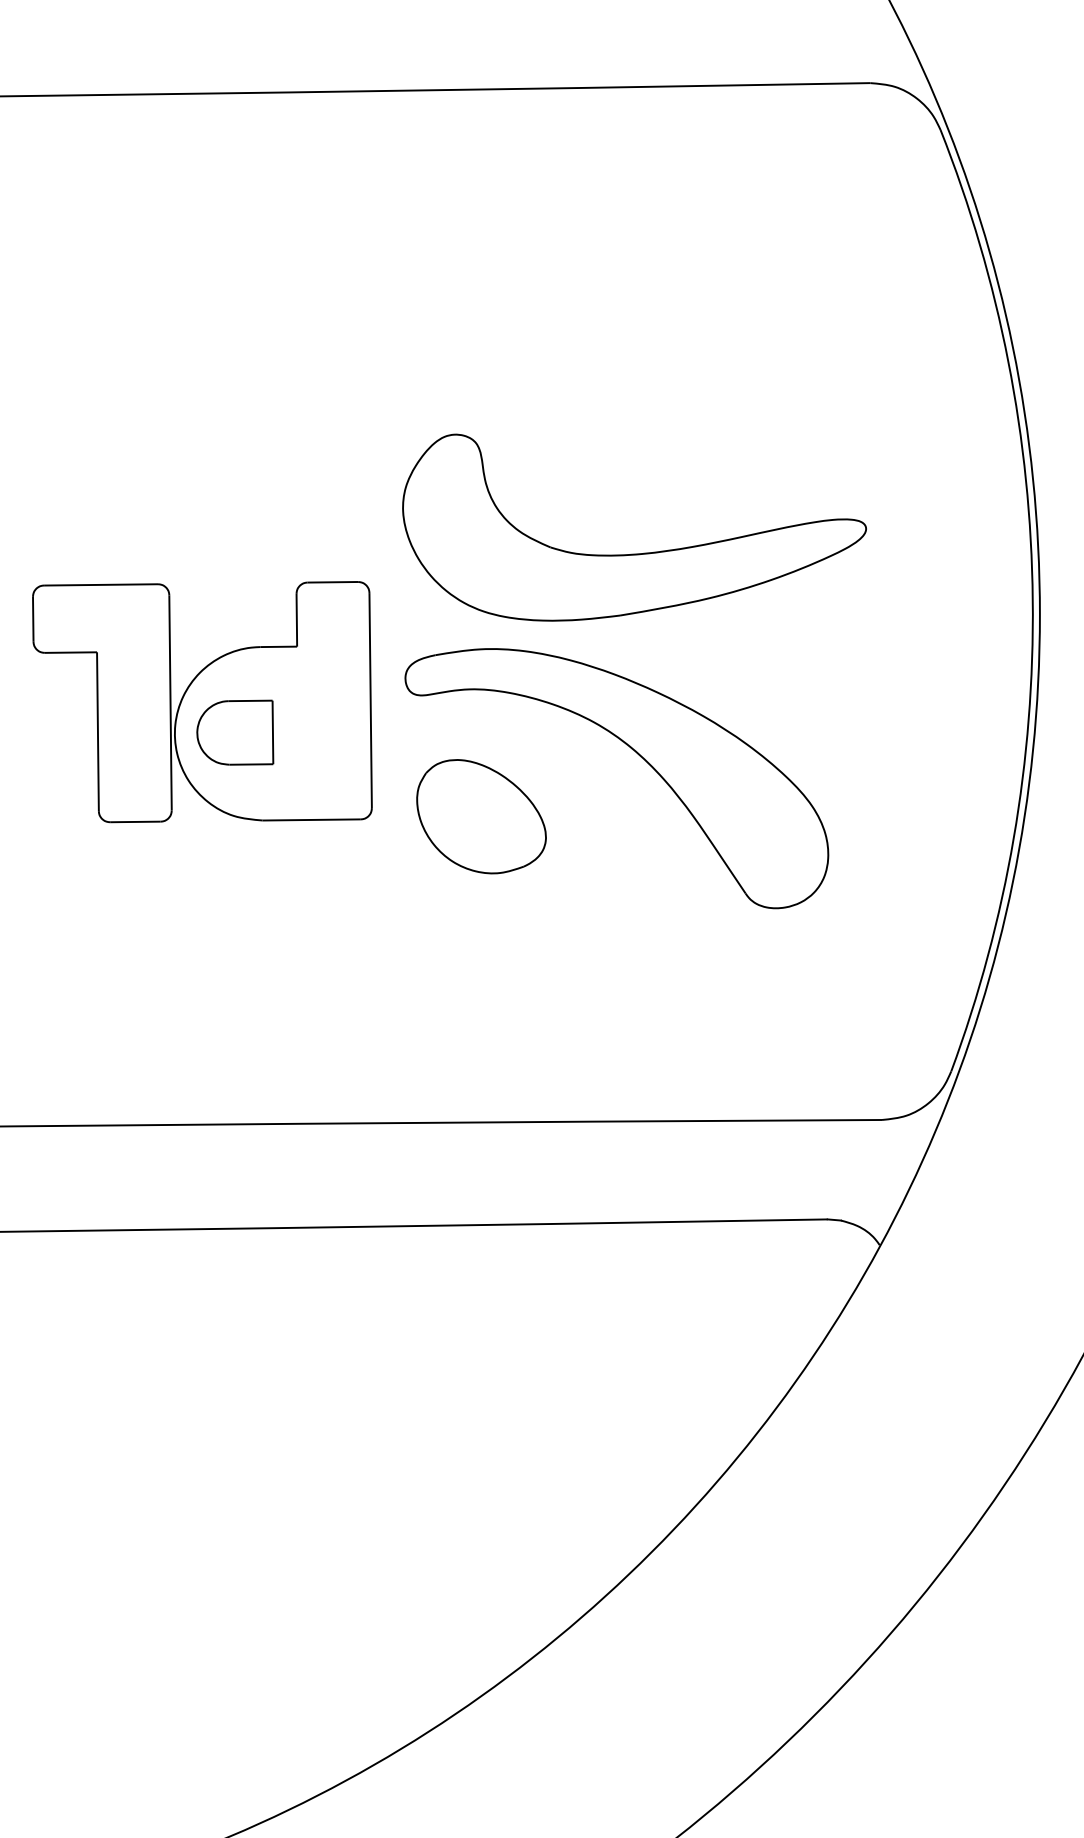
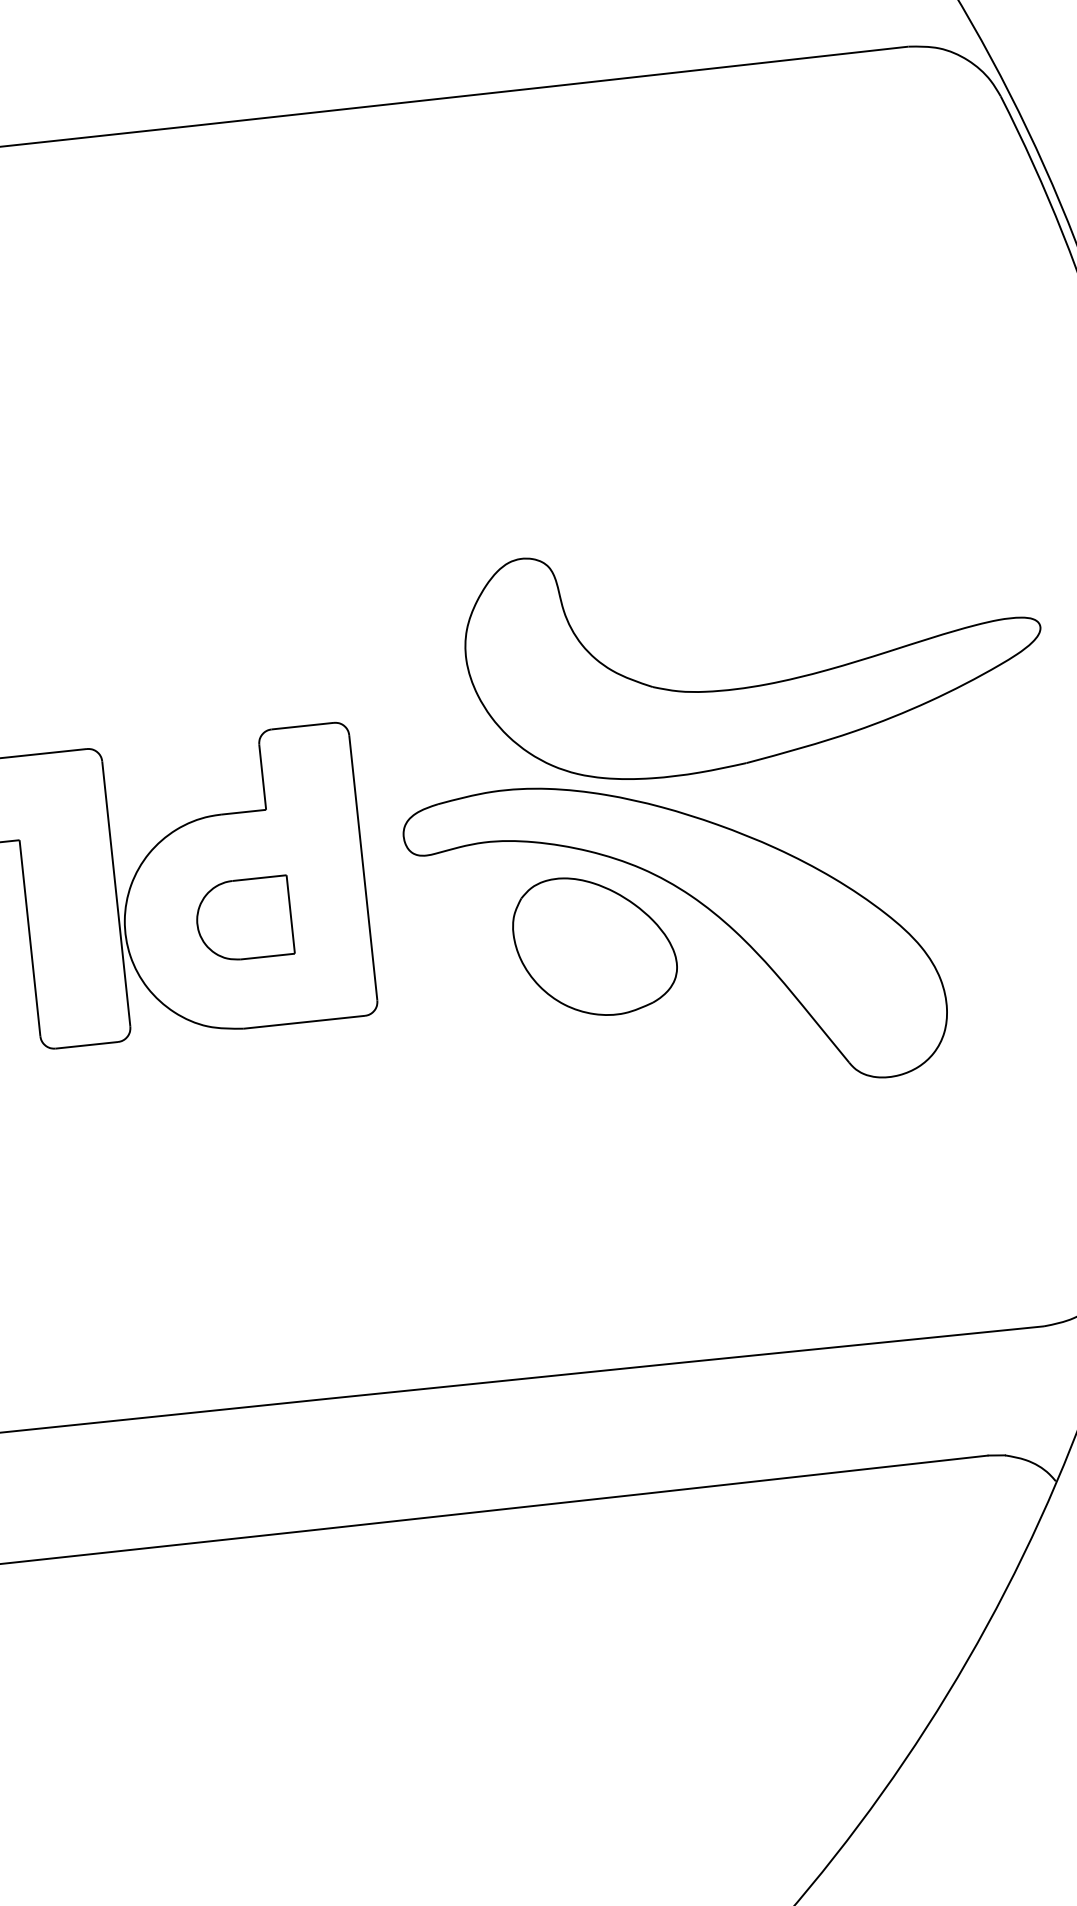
part: (634, 553) -> (757, 684), moved
part: (235, 732) -> (244, 918), moved
part: (481, 816) -> (594, 945), moved

